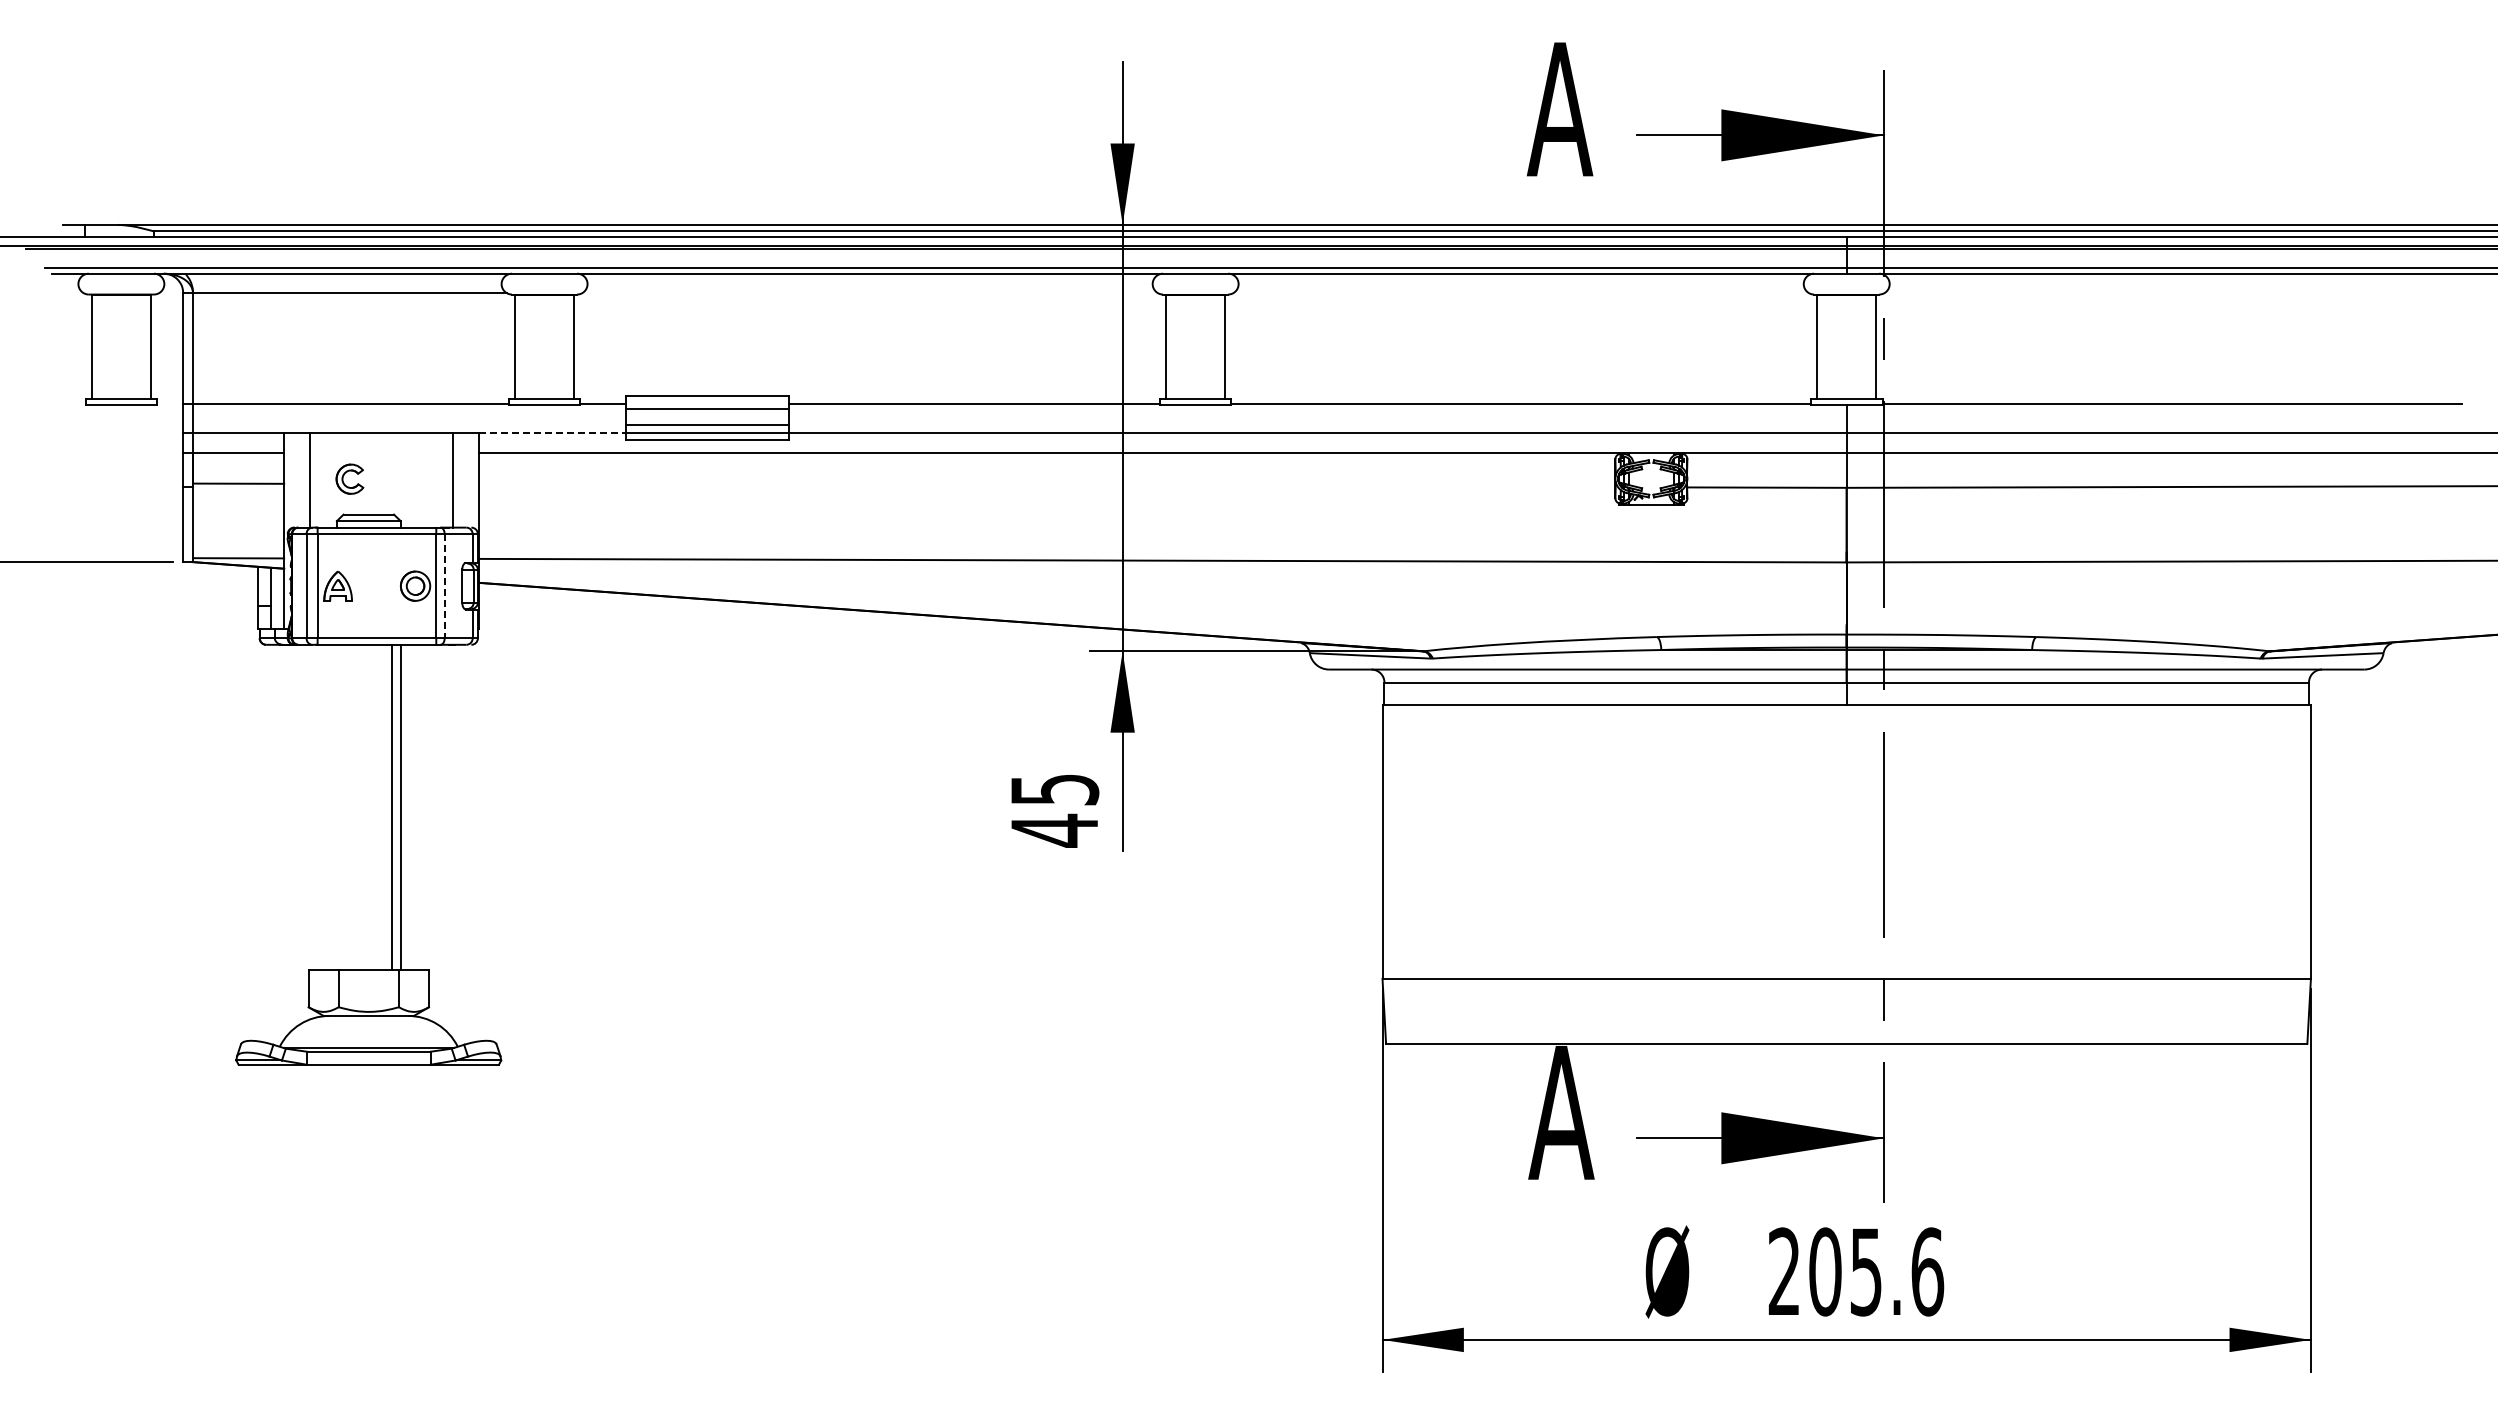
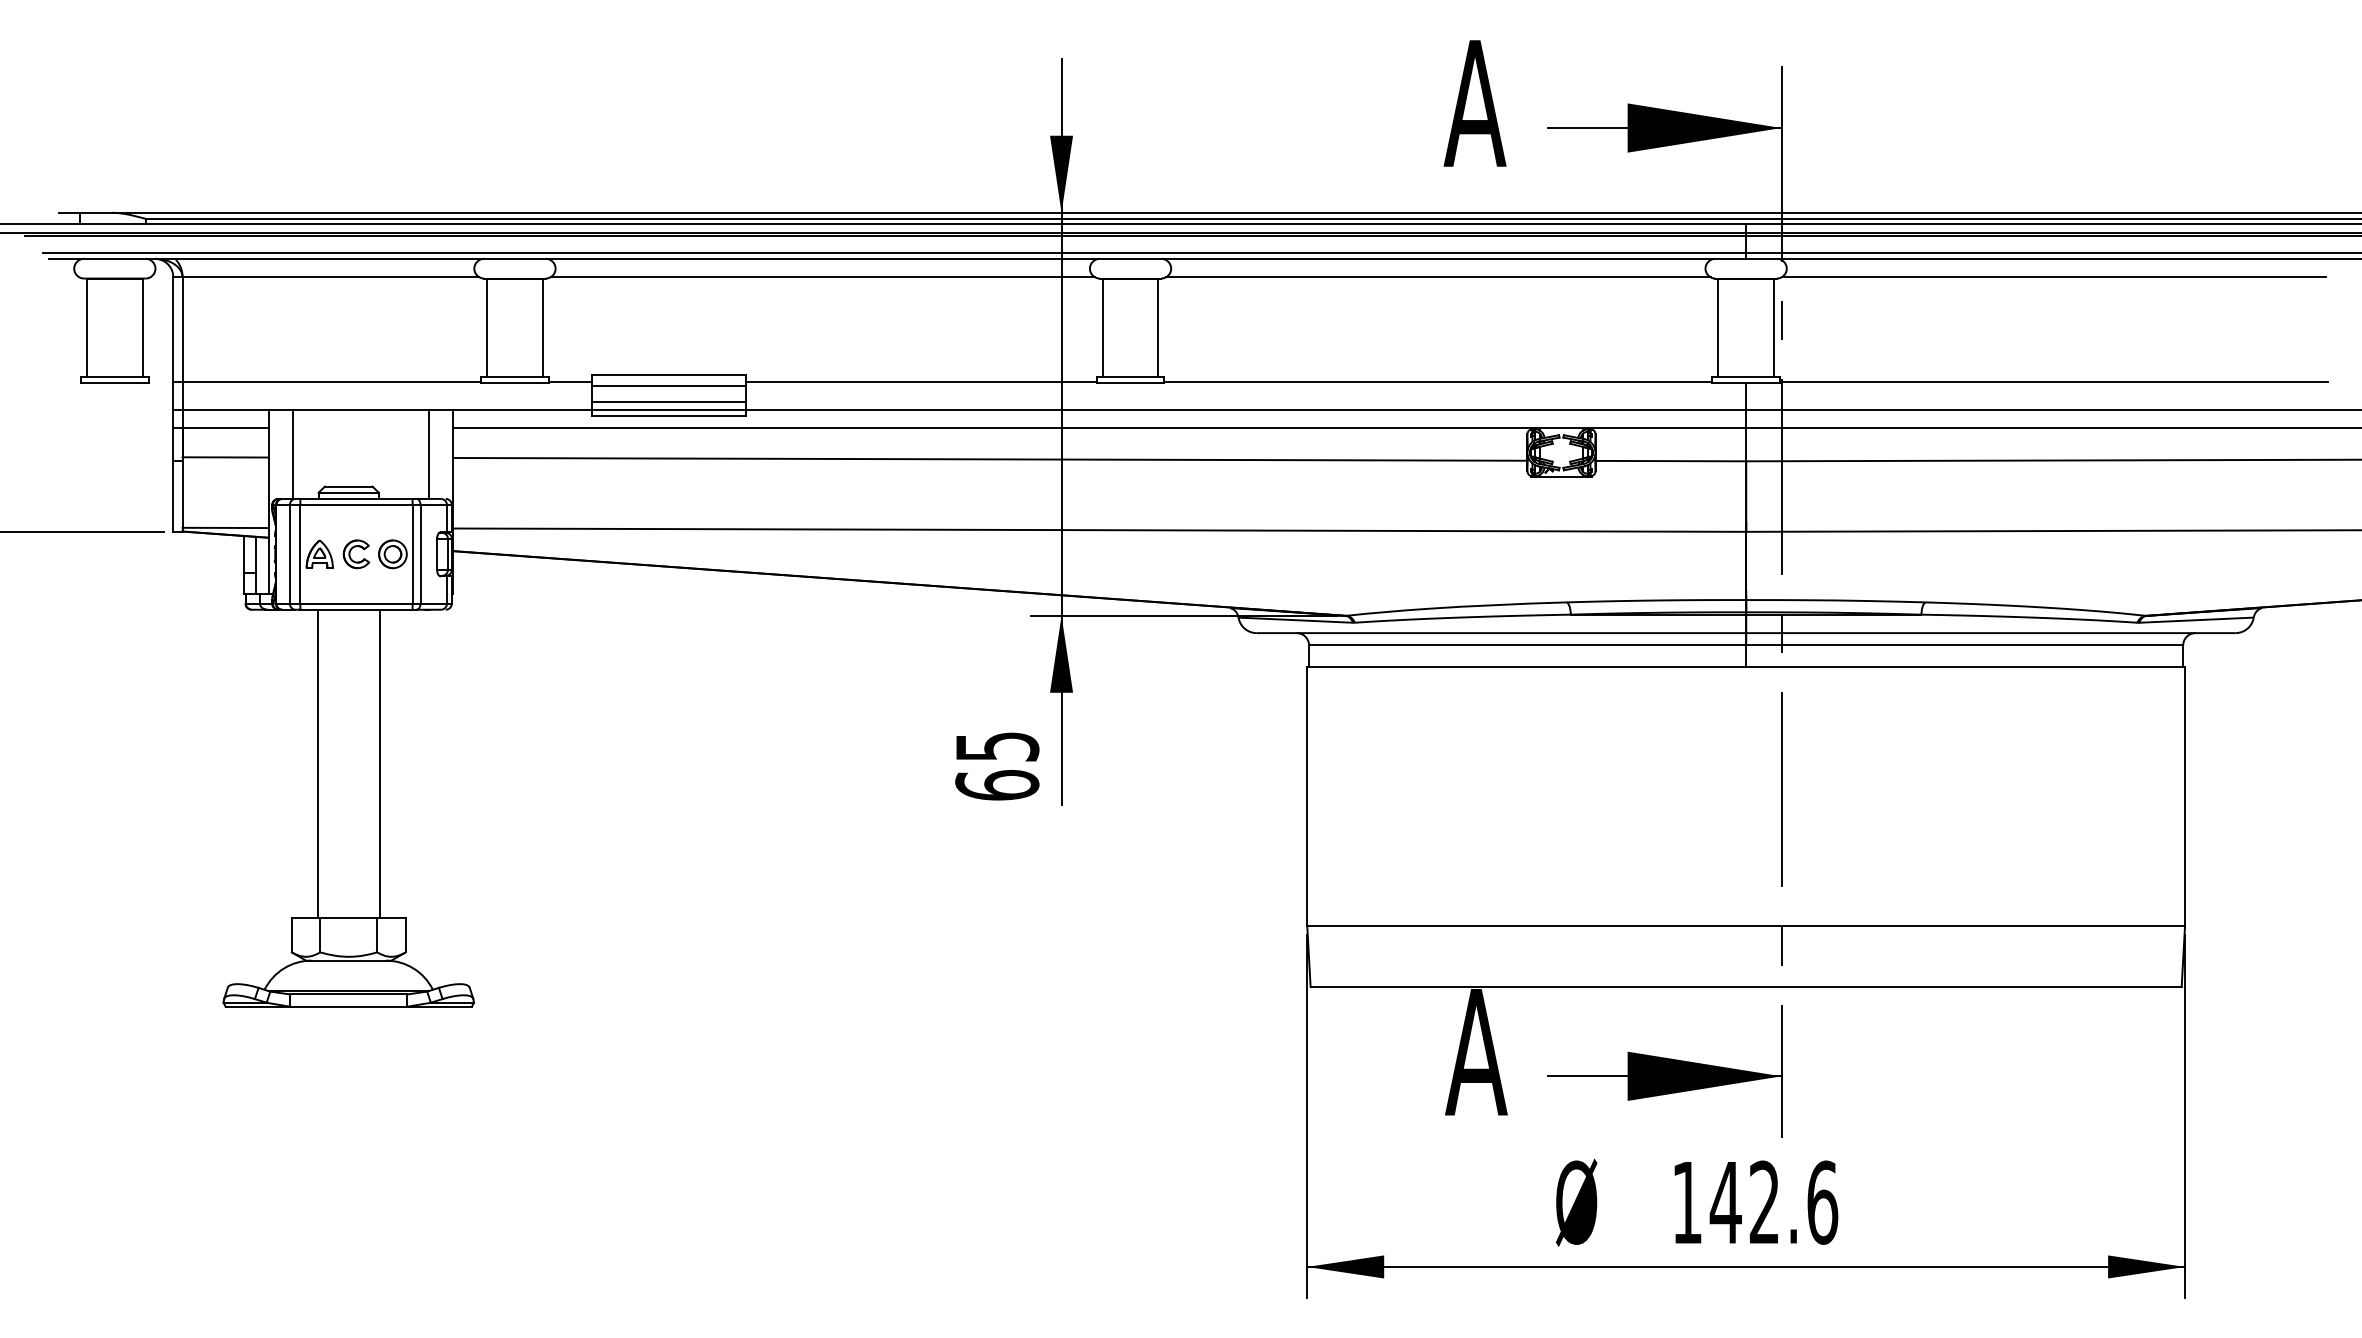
line: (870, 293) -> (823, 277), added
line: (1521, 293) -> (1438, 277), added
line: (2172, 293) -> (2054, 277), added
line: (553, 433) -> (523, 409), dashed -> solid
part: (349, 478) -> (356, 553), moved
line: (1047, 485) -> (990, 459), added
line: (444, 586) -> (420, 554), dashed -> solid
line: (392, 807) -> (318, 763), moved
text: (1054, 830) -> (997, 785), 45 -> 65
text: (1824, 1271) -> (1725, 1202), 205.6 -> 142.6

